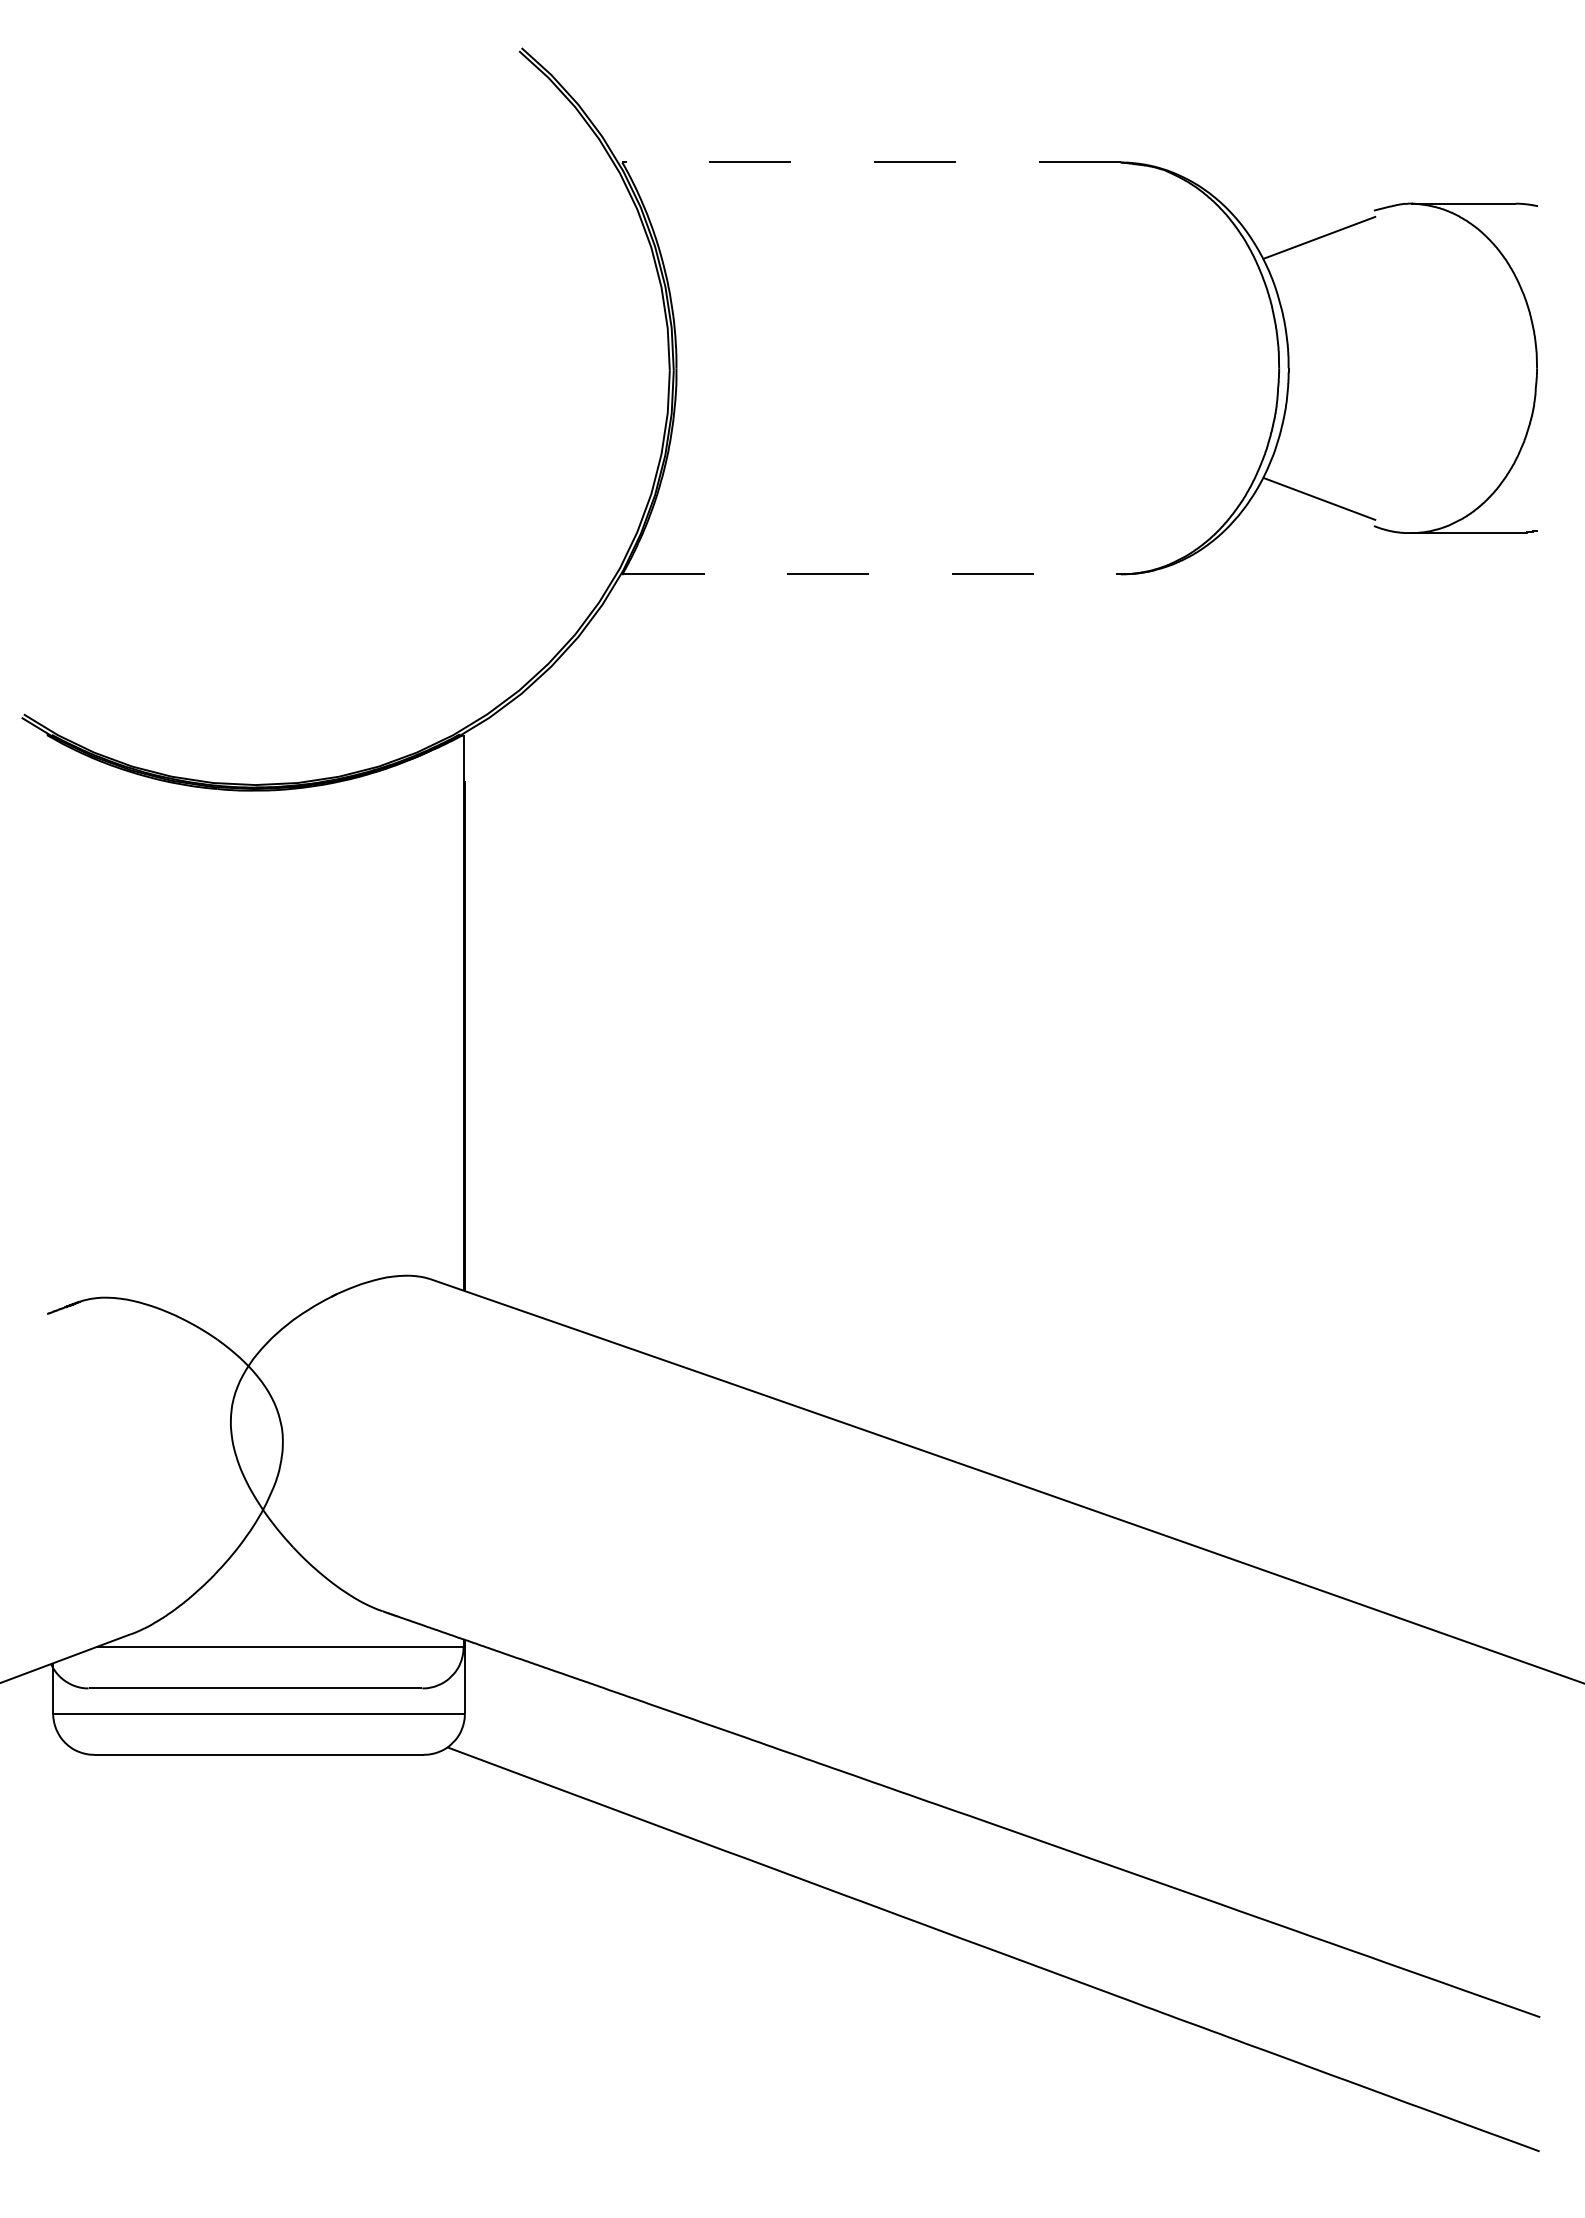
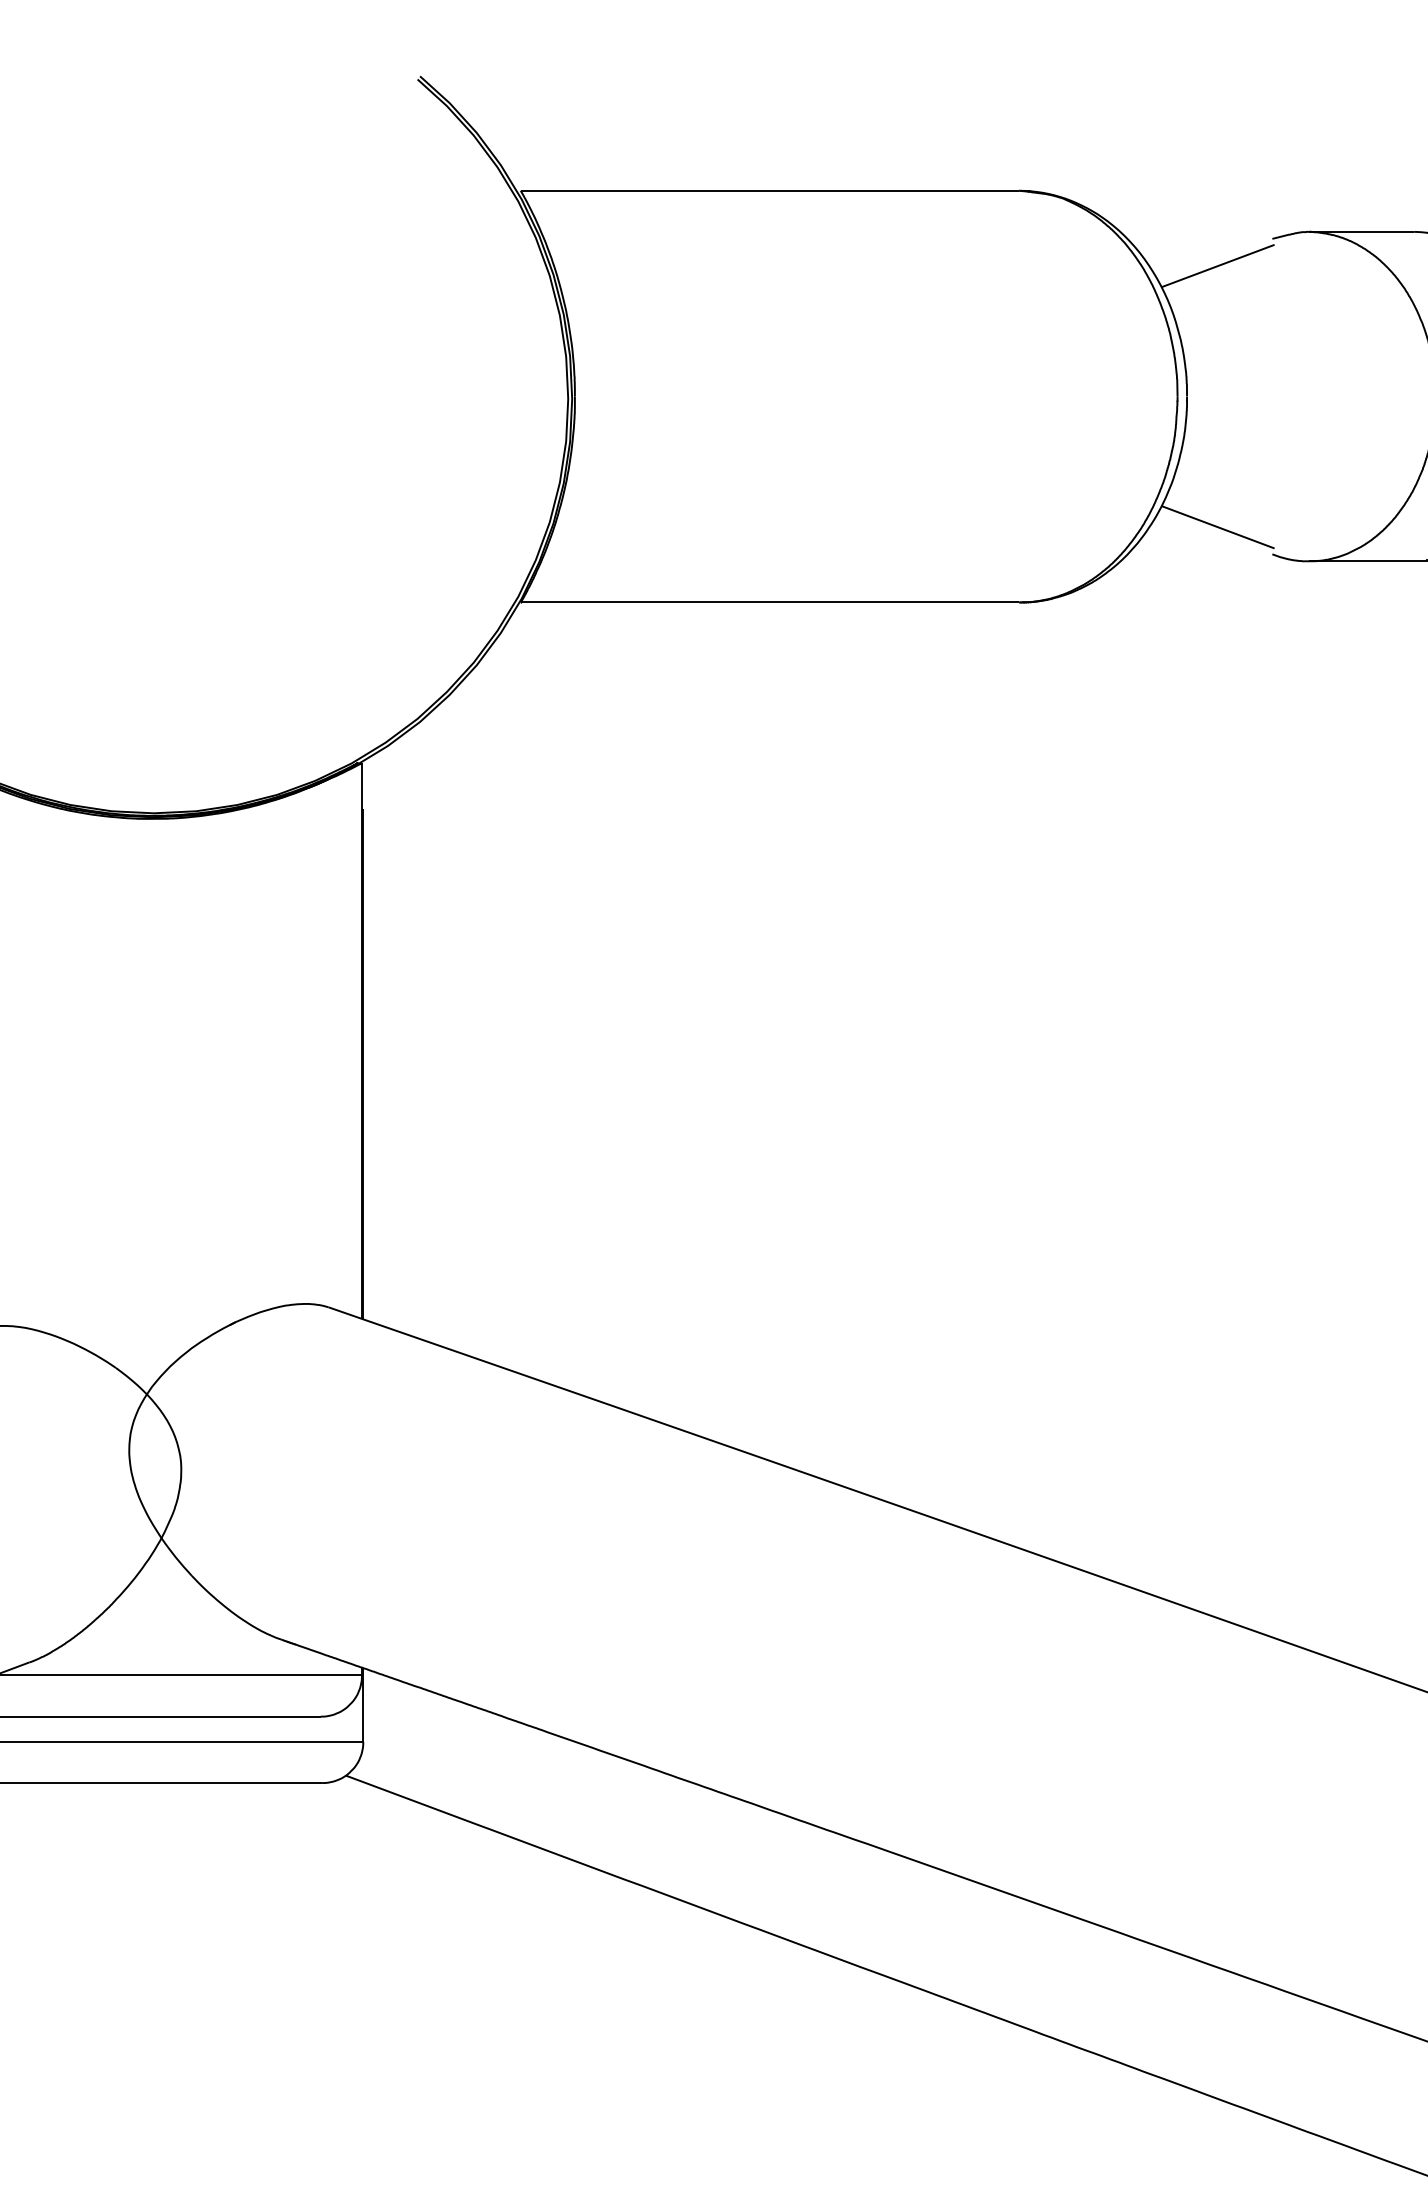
line: (871, 162) -> (769, 190), dashed -> solid
line: (872, 574) -> (770, 602), dashed -> solid

